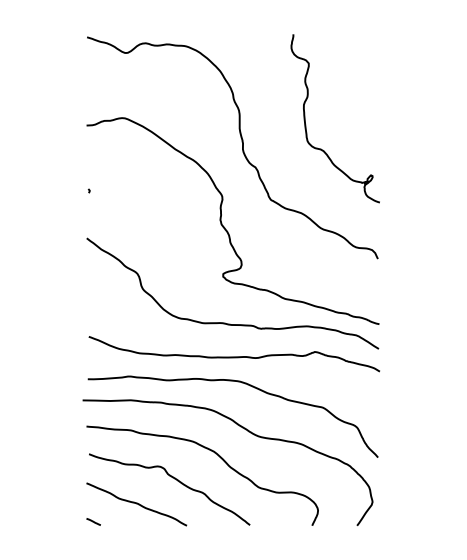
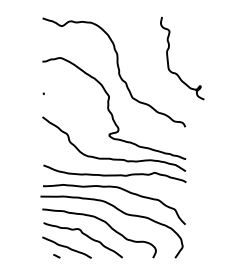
curve: (306, 119) -> (168, 58), moved
curve: (92, 522) -> (56, 256), moved

